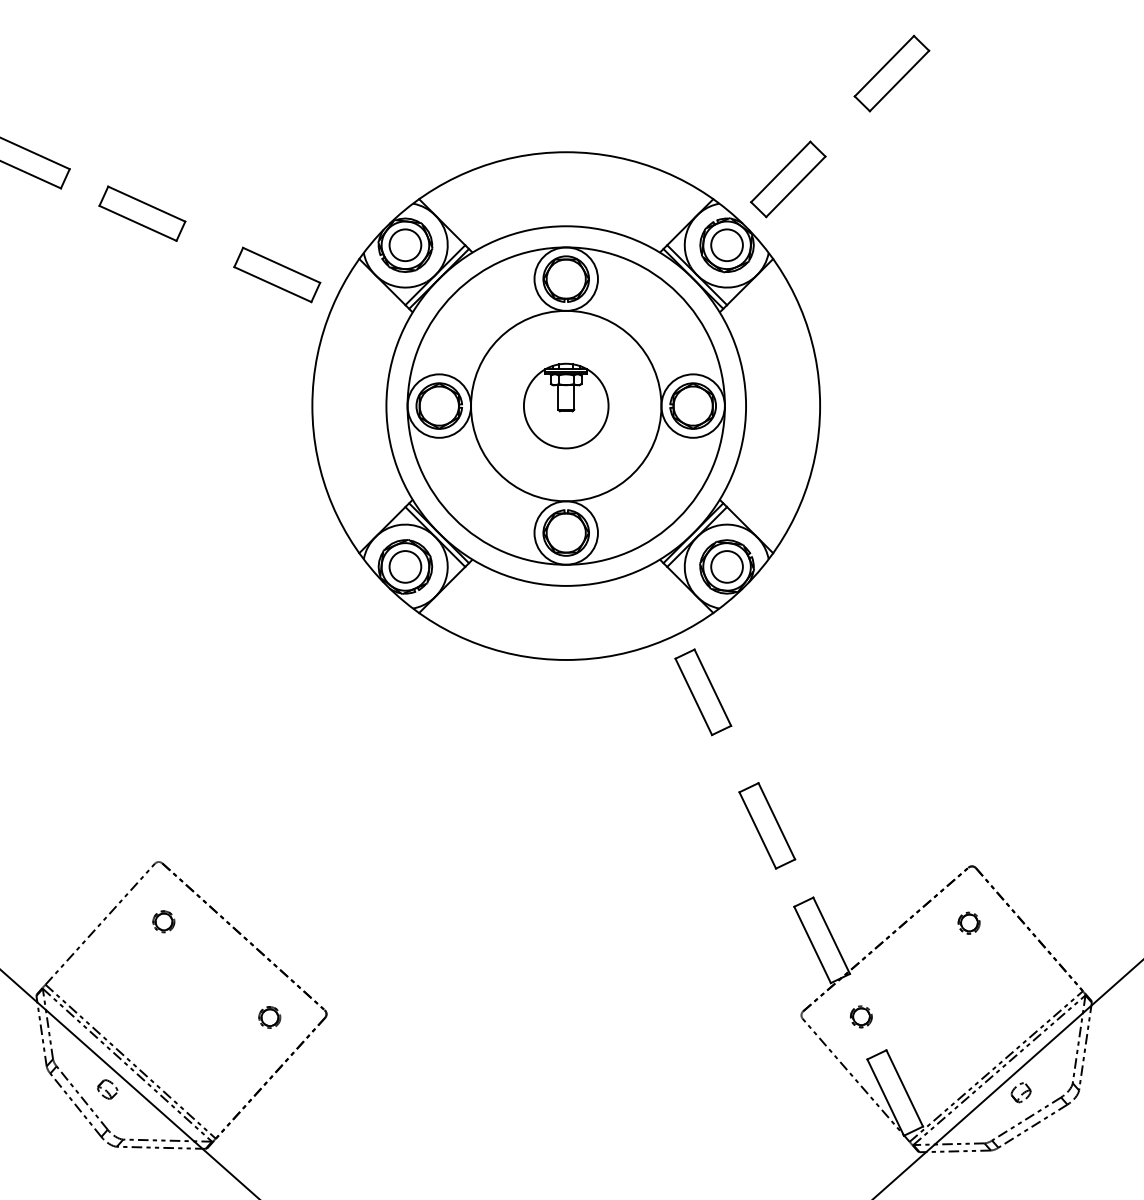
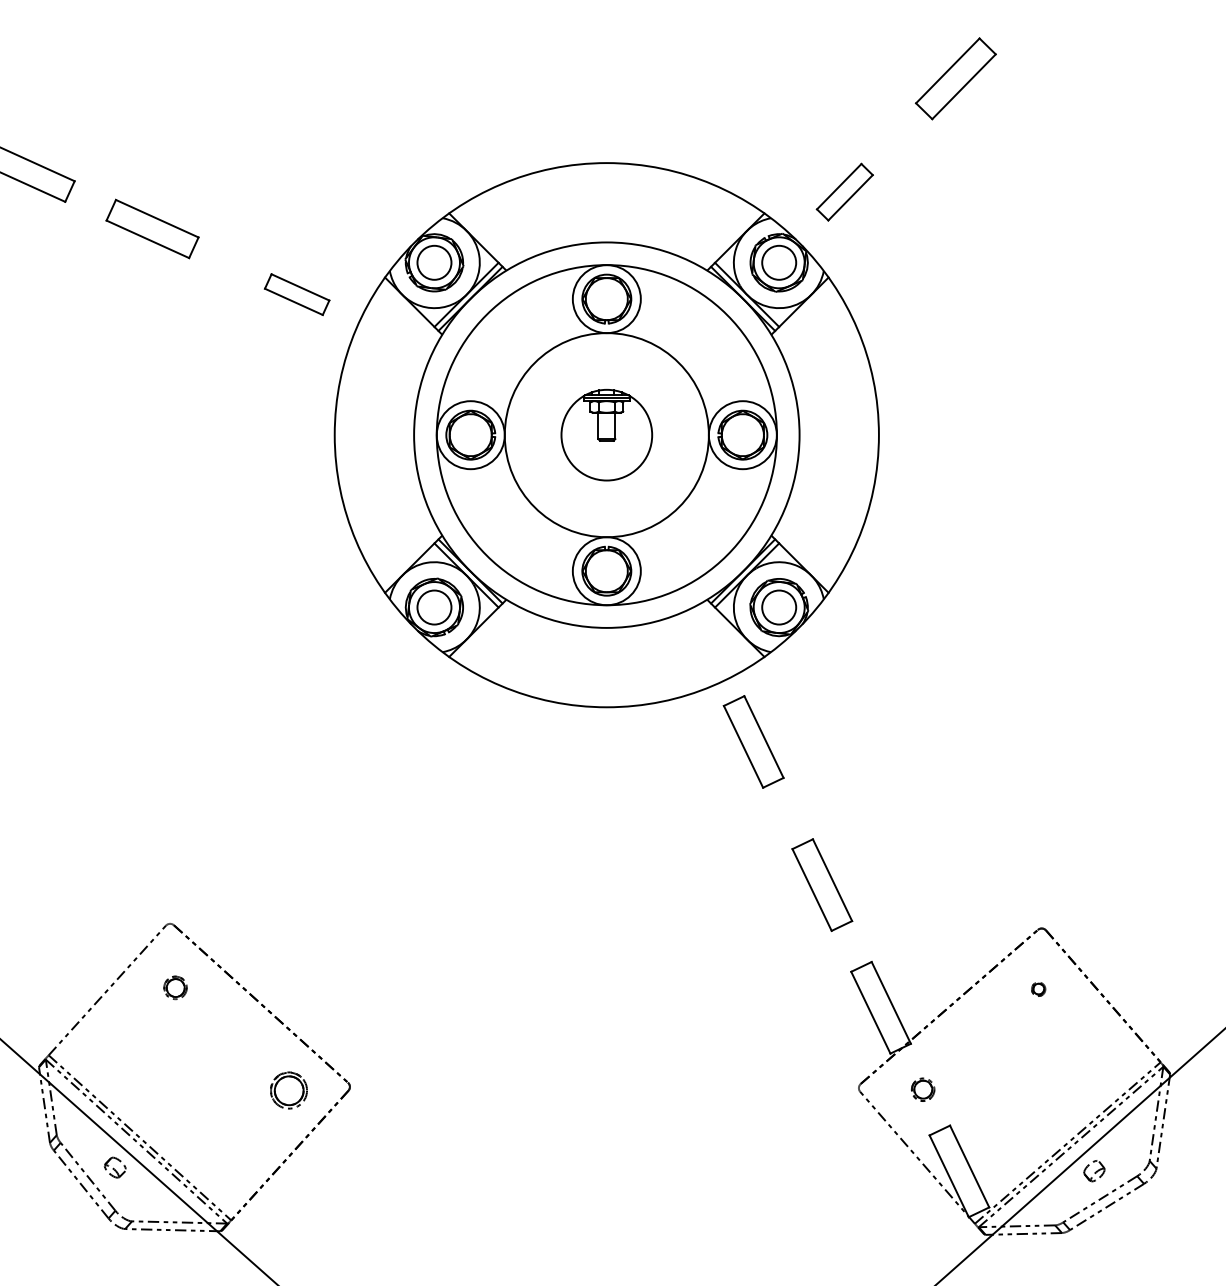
part: (788, 179) -> (845, 192), size x0.7
part: (277, 274) -> (297, 294), size x0.7
part: (968, 922) -> (1037, 988), size x0.6
part: (269, 1017) -> (288, 1090), size x1.6

